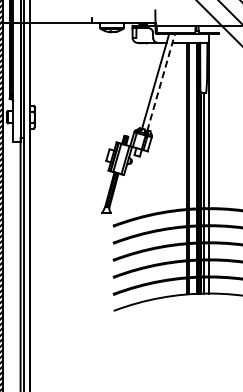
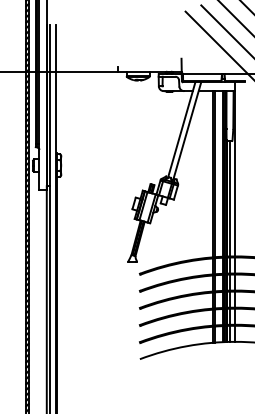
line: (161, 82) -> (187, 130), dashed -> solid

